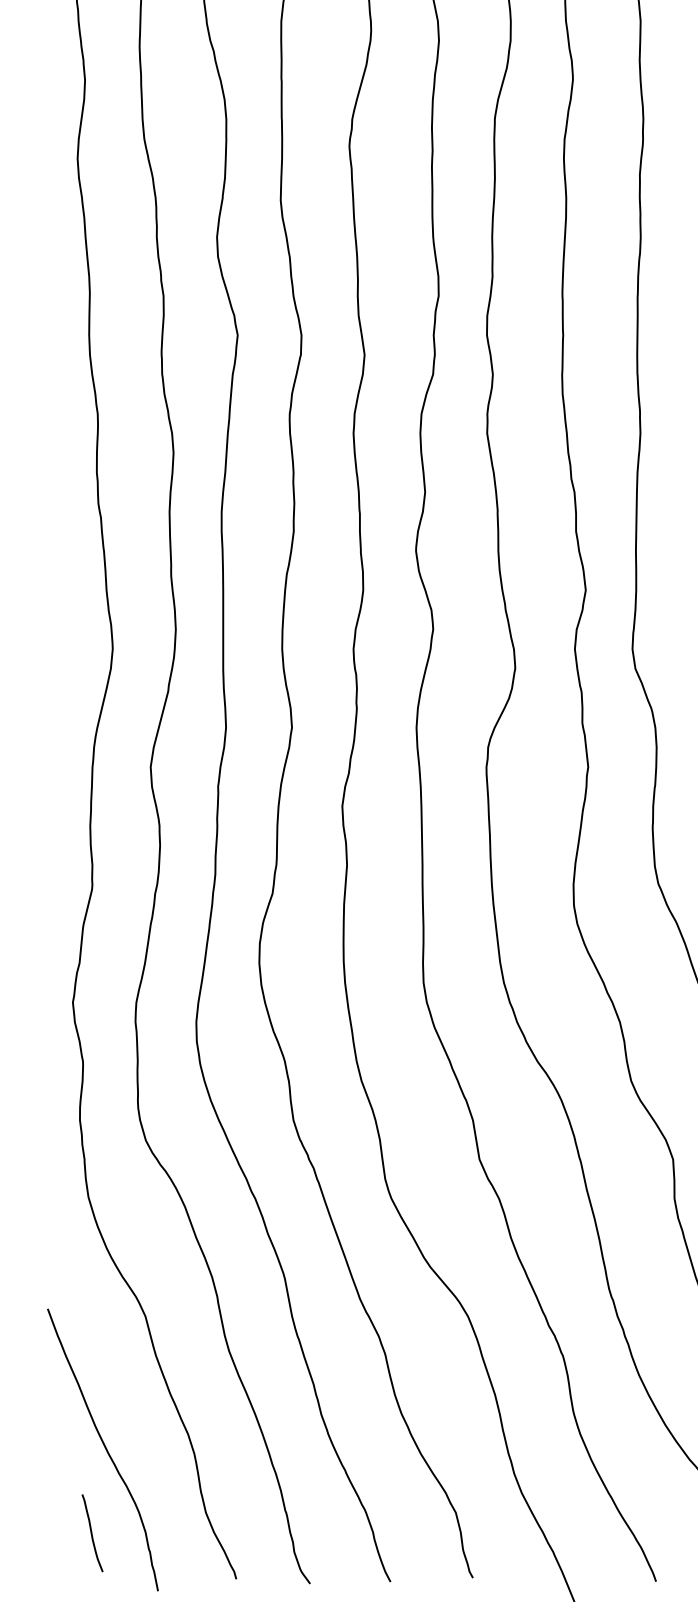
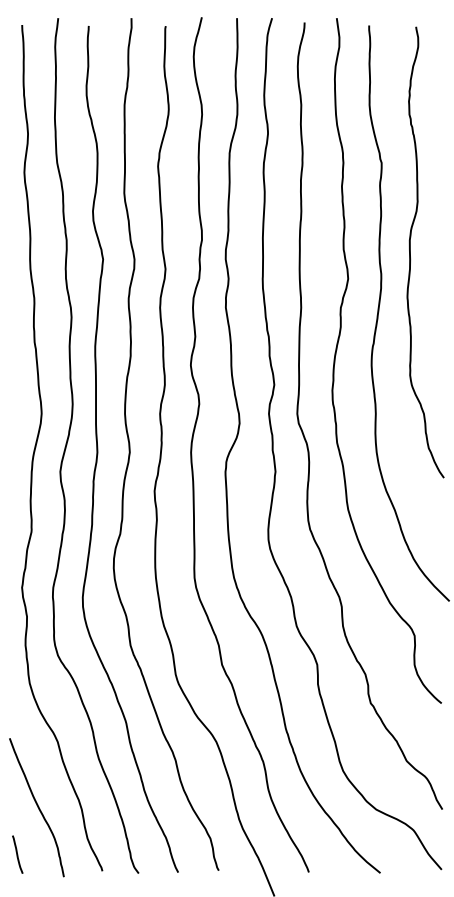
line: (92, 1532) -> (17, 854), moved

